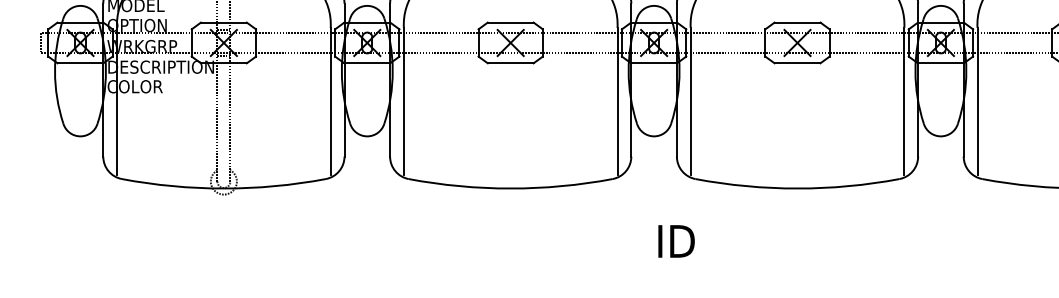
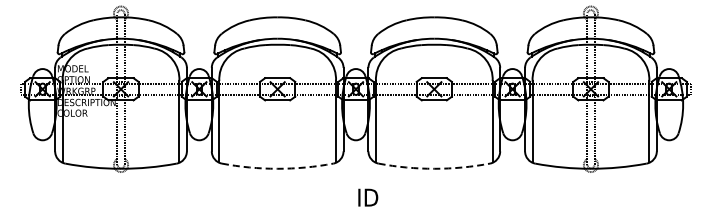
arc: (510, 188) -> (277, 168), solid -> dashed
arc: (797, 188) -> (434, 168), solid -> dashed

